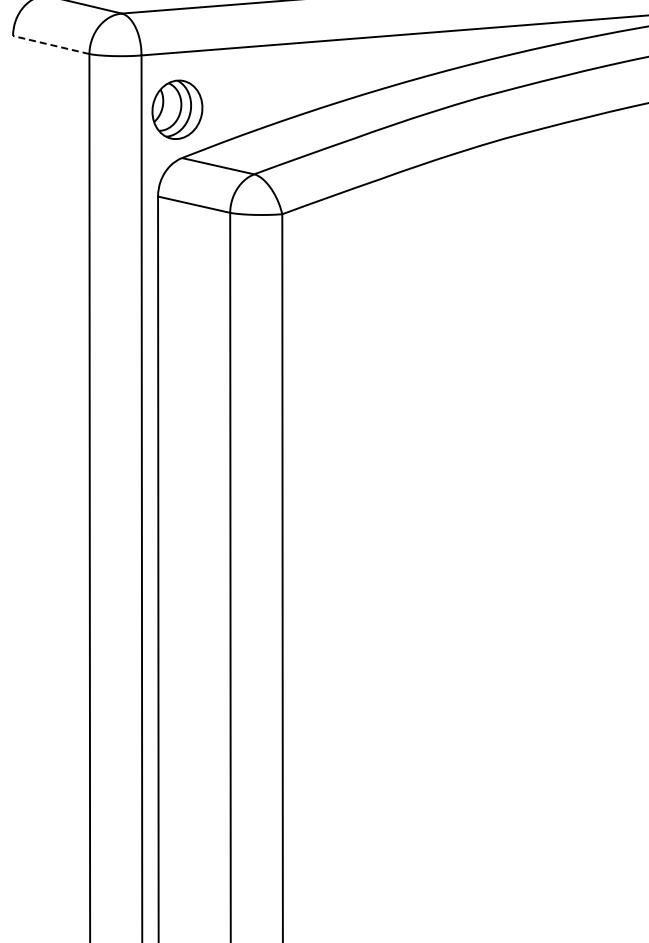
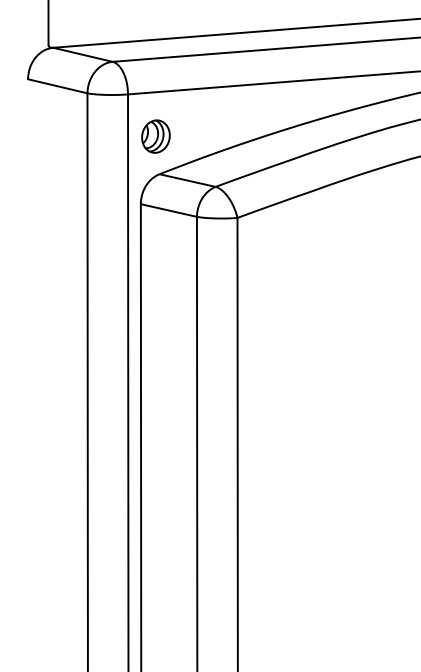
line: (50, 44) -> (57, 85), dashed -> solid
part: (177, 109) -> (155, 136), size x0.71

